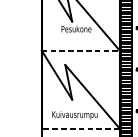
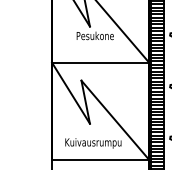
line: (80, 50) -> (100, 62), dashed -> solid
line: (80, 128) -> (100, 159), dashed -> solid

